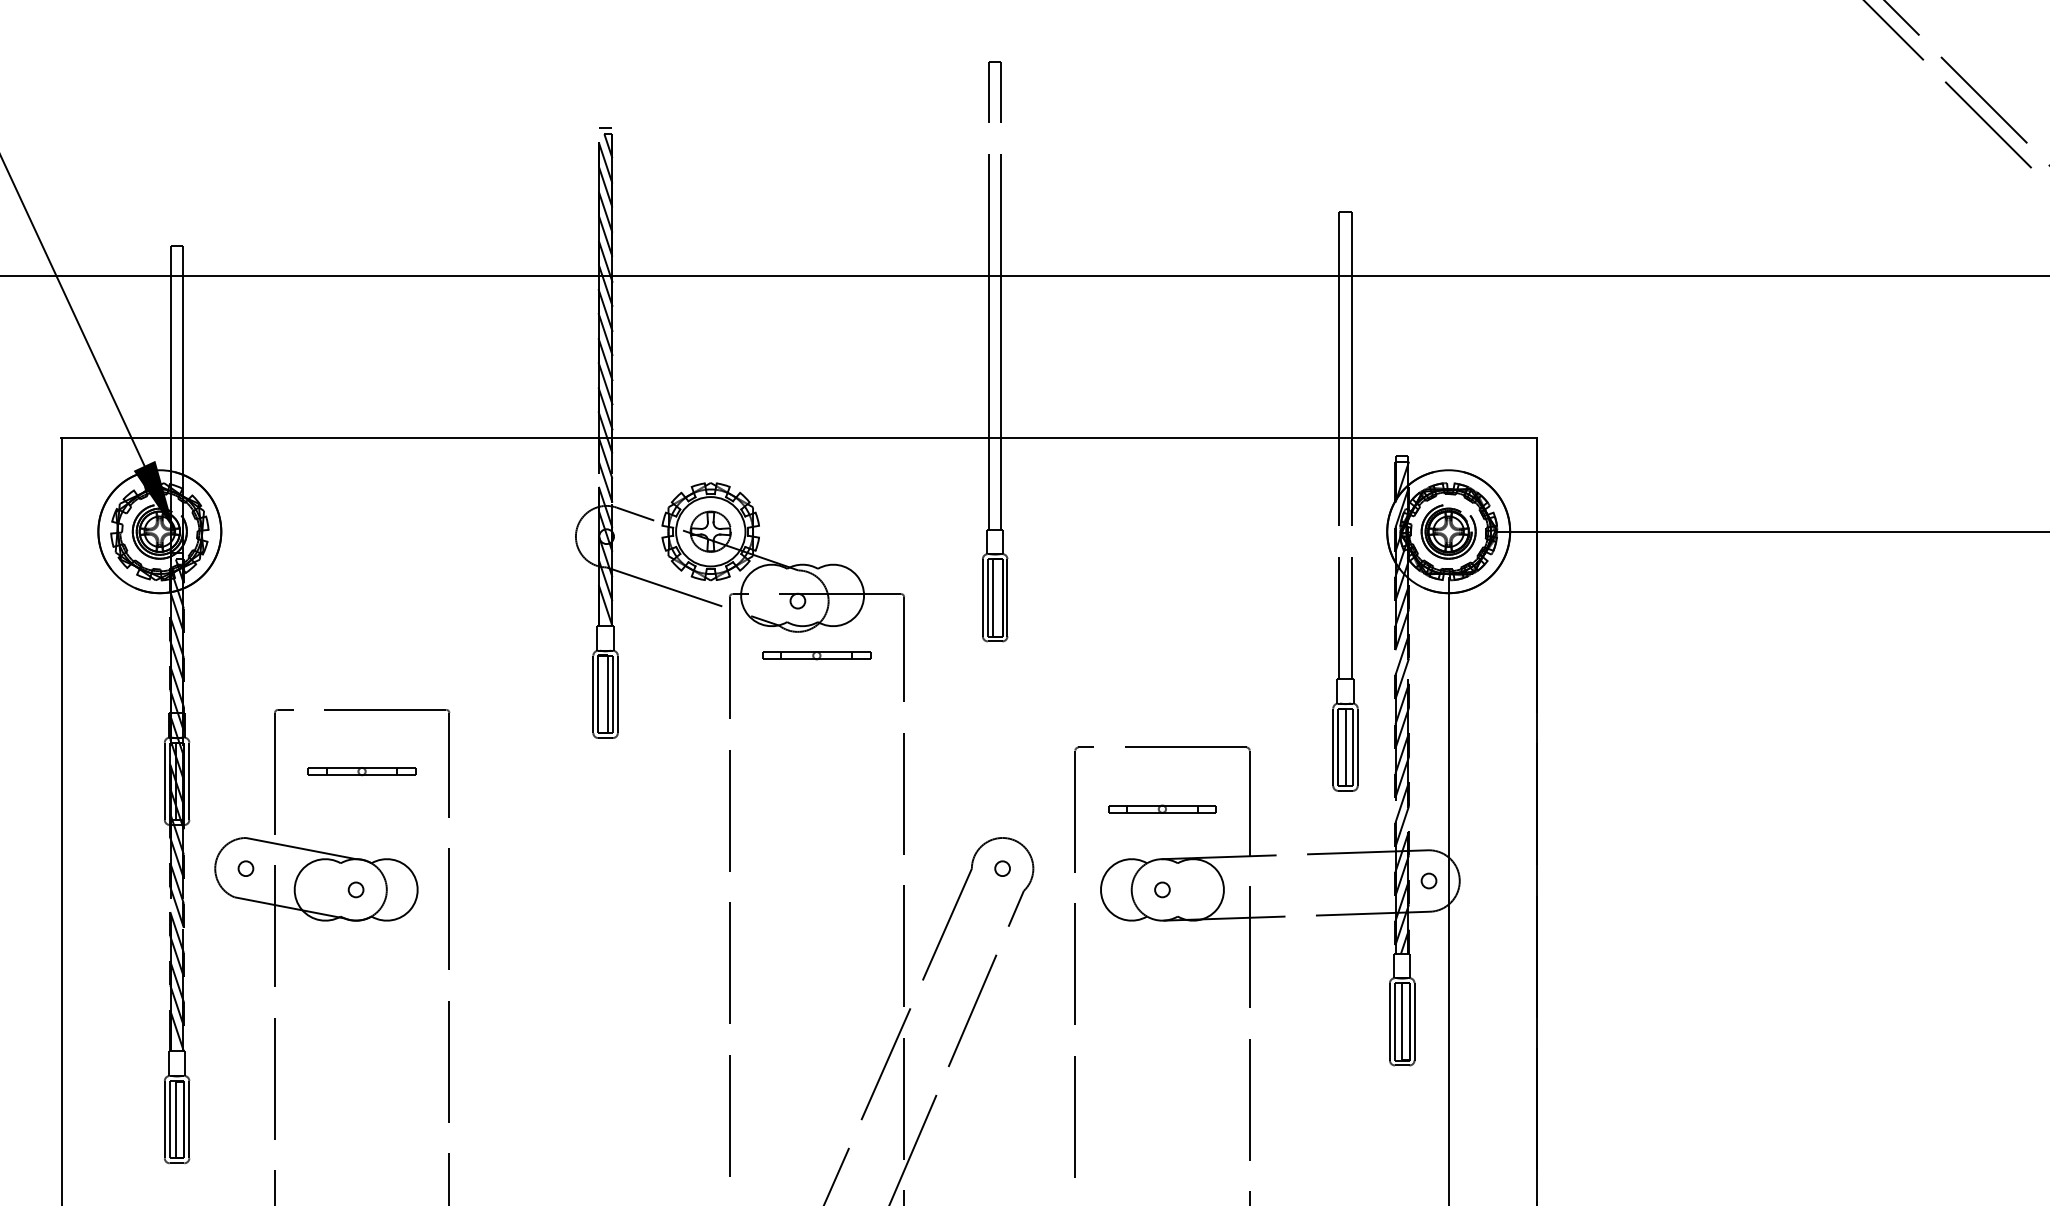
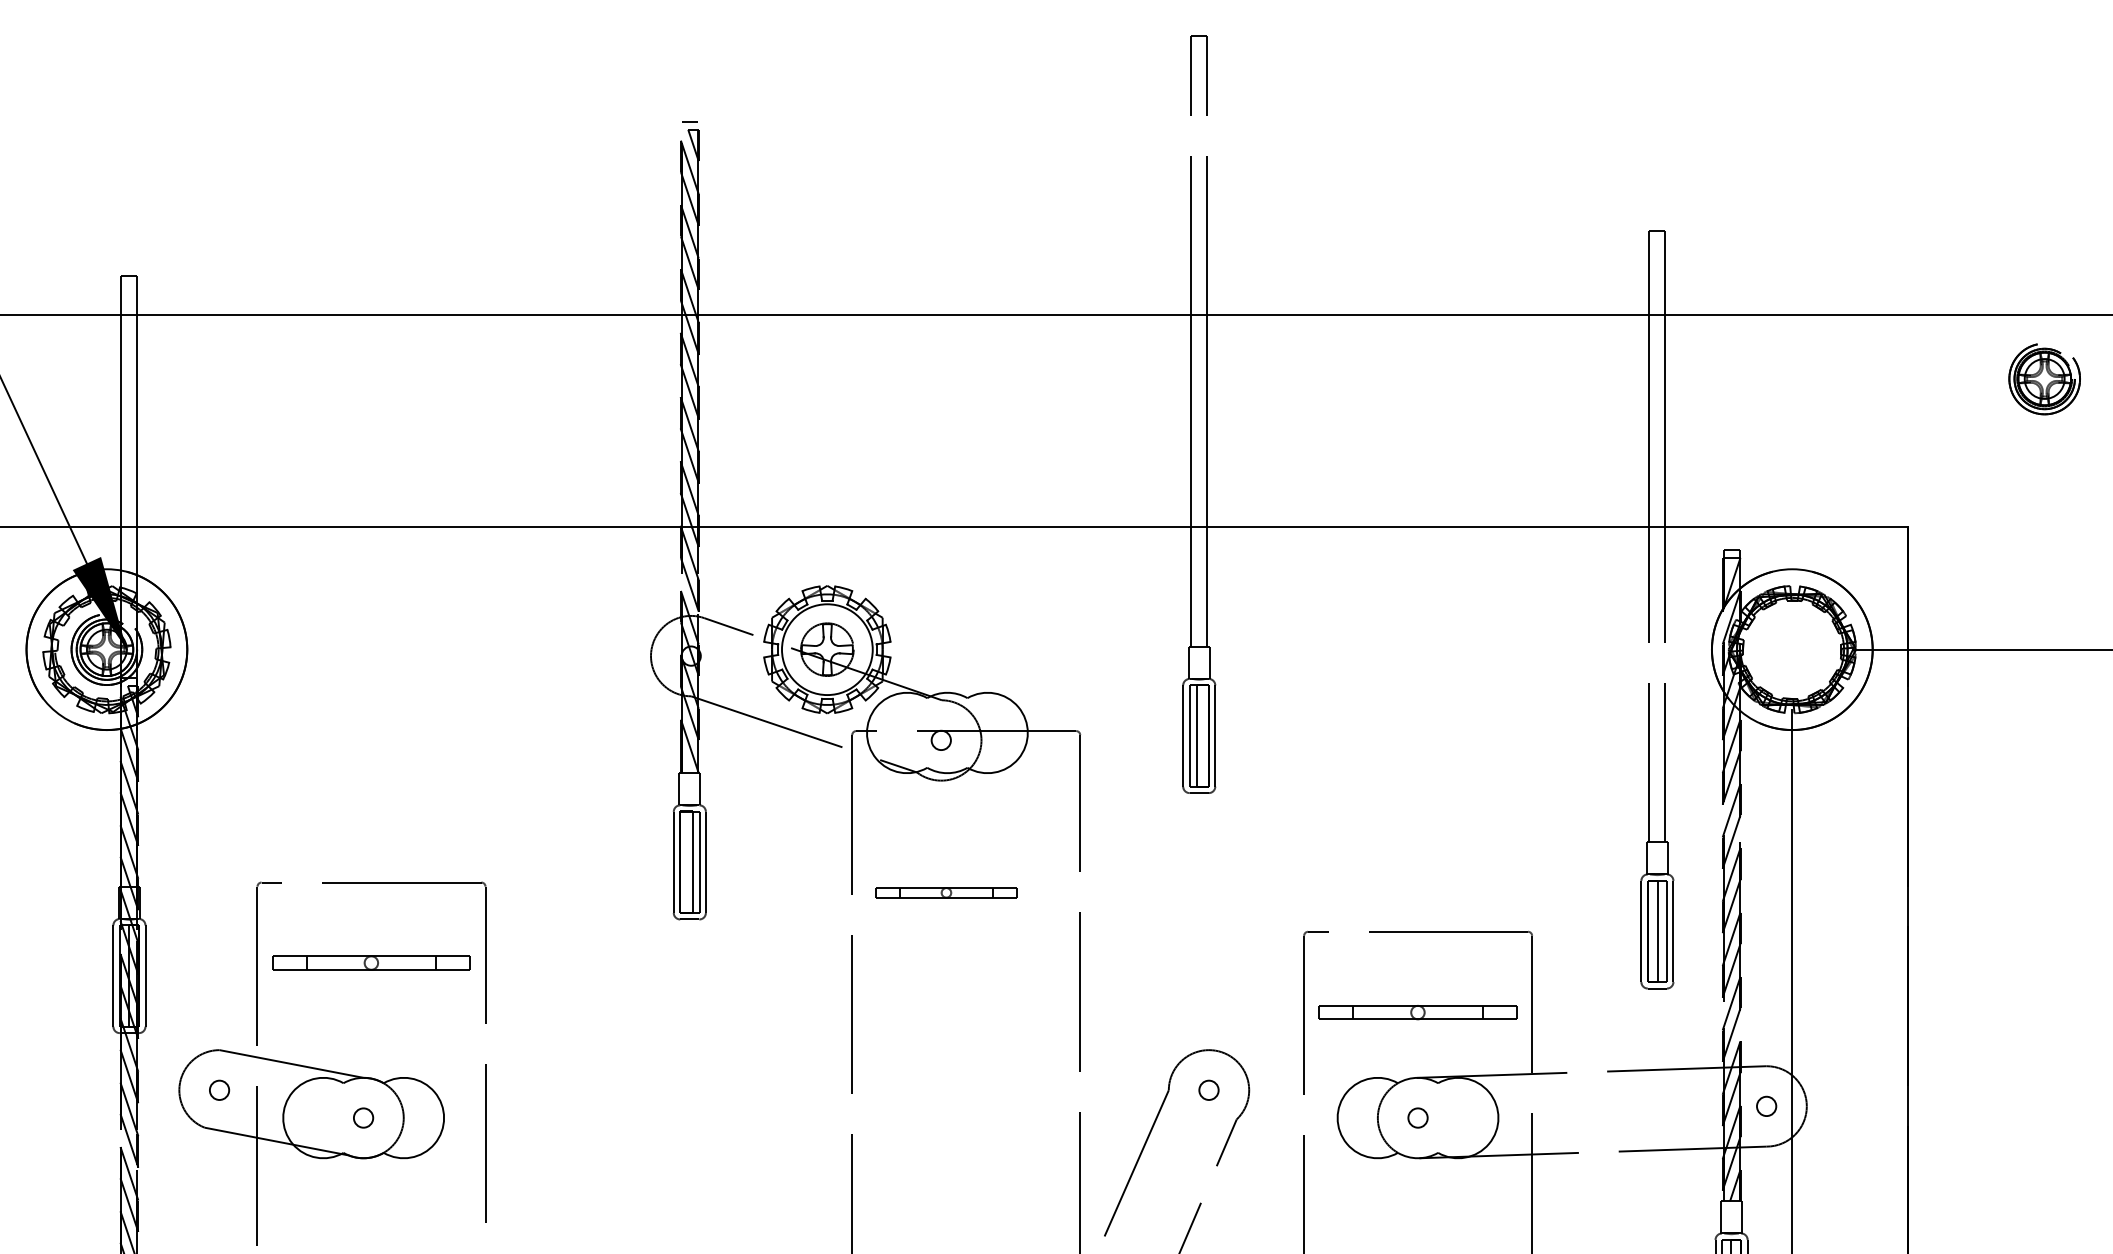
part: (1448, 531) -> (2044, 378), moved
part: (816, 655) -> (945, 892), moved
part: (361, 771) -> (370, 963), size x1.4
part: (1162, 808) -> (1418, 1011), size x1.4

